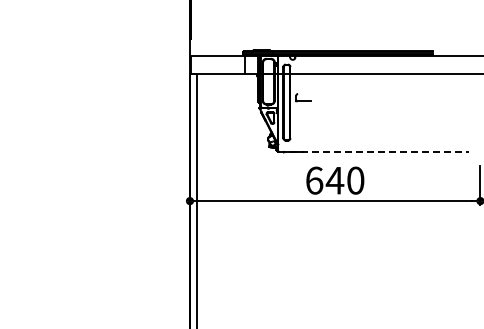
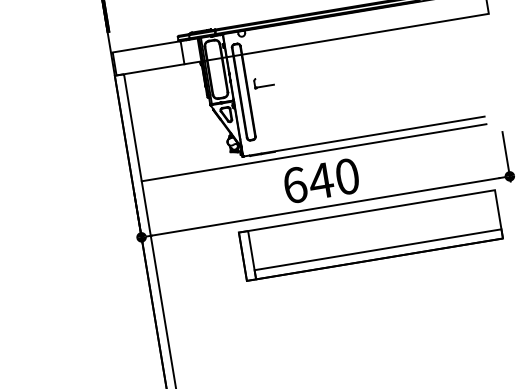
line: (373, 152) -> (364, 137), dashed -> solid
line: (333, 158) -> (314, 153), added
part: (365, 228) -> (369, 235), added

